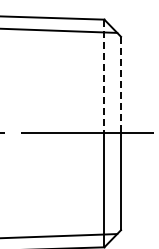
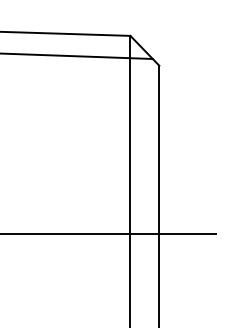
line: (104, 76) -> (130, 134), dashed -> solid
line: (121, 85) -> (160, 150), dashed -> solid

